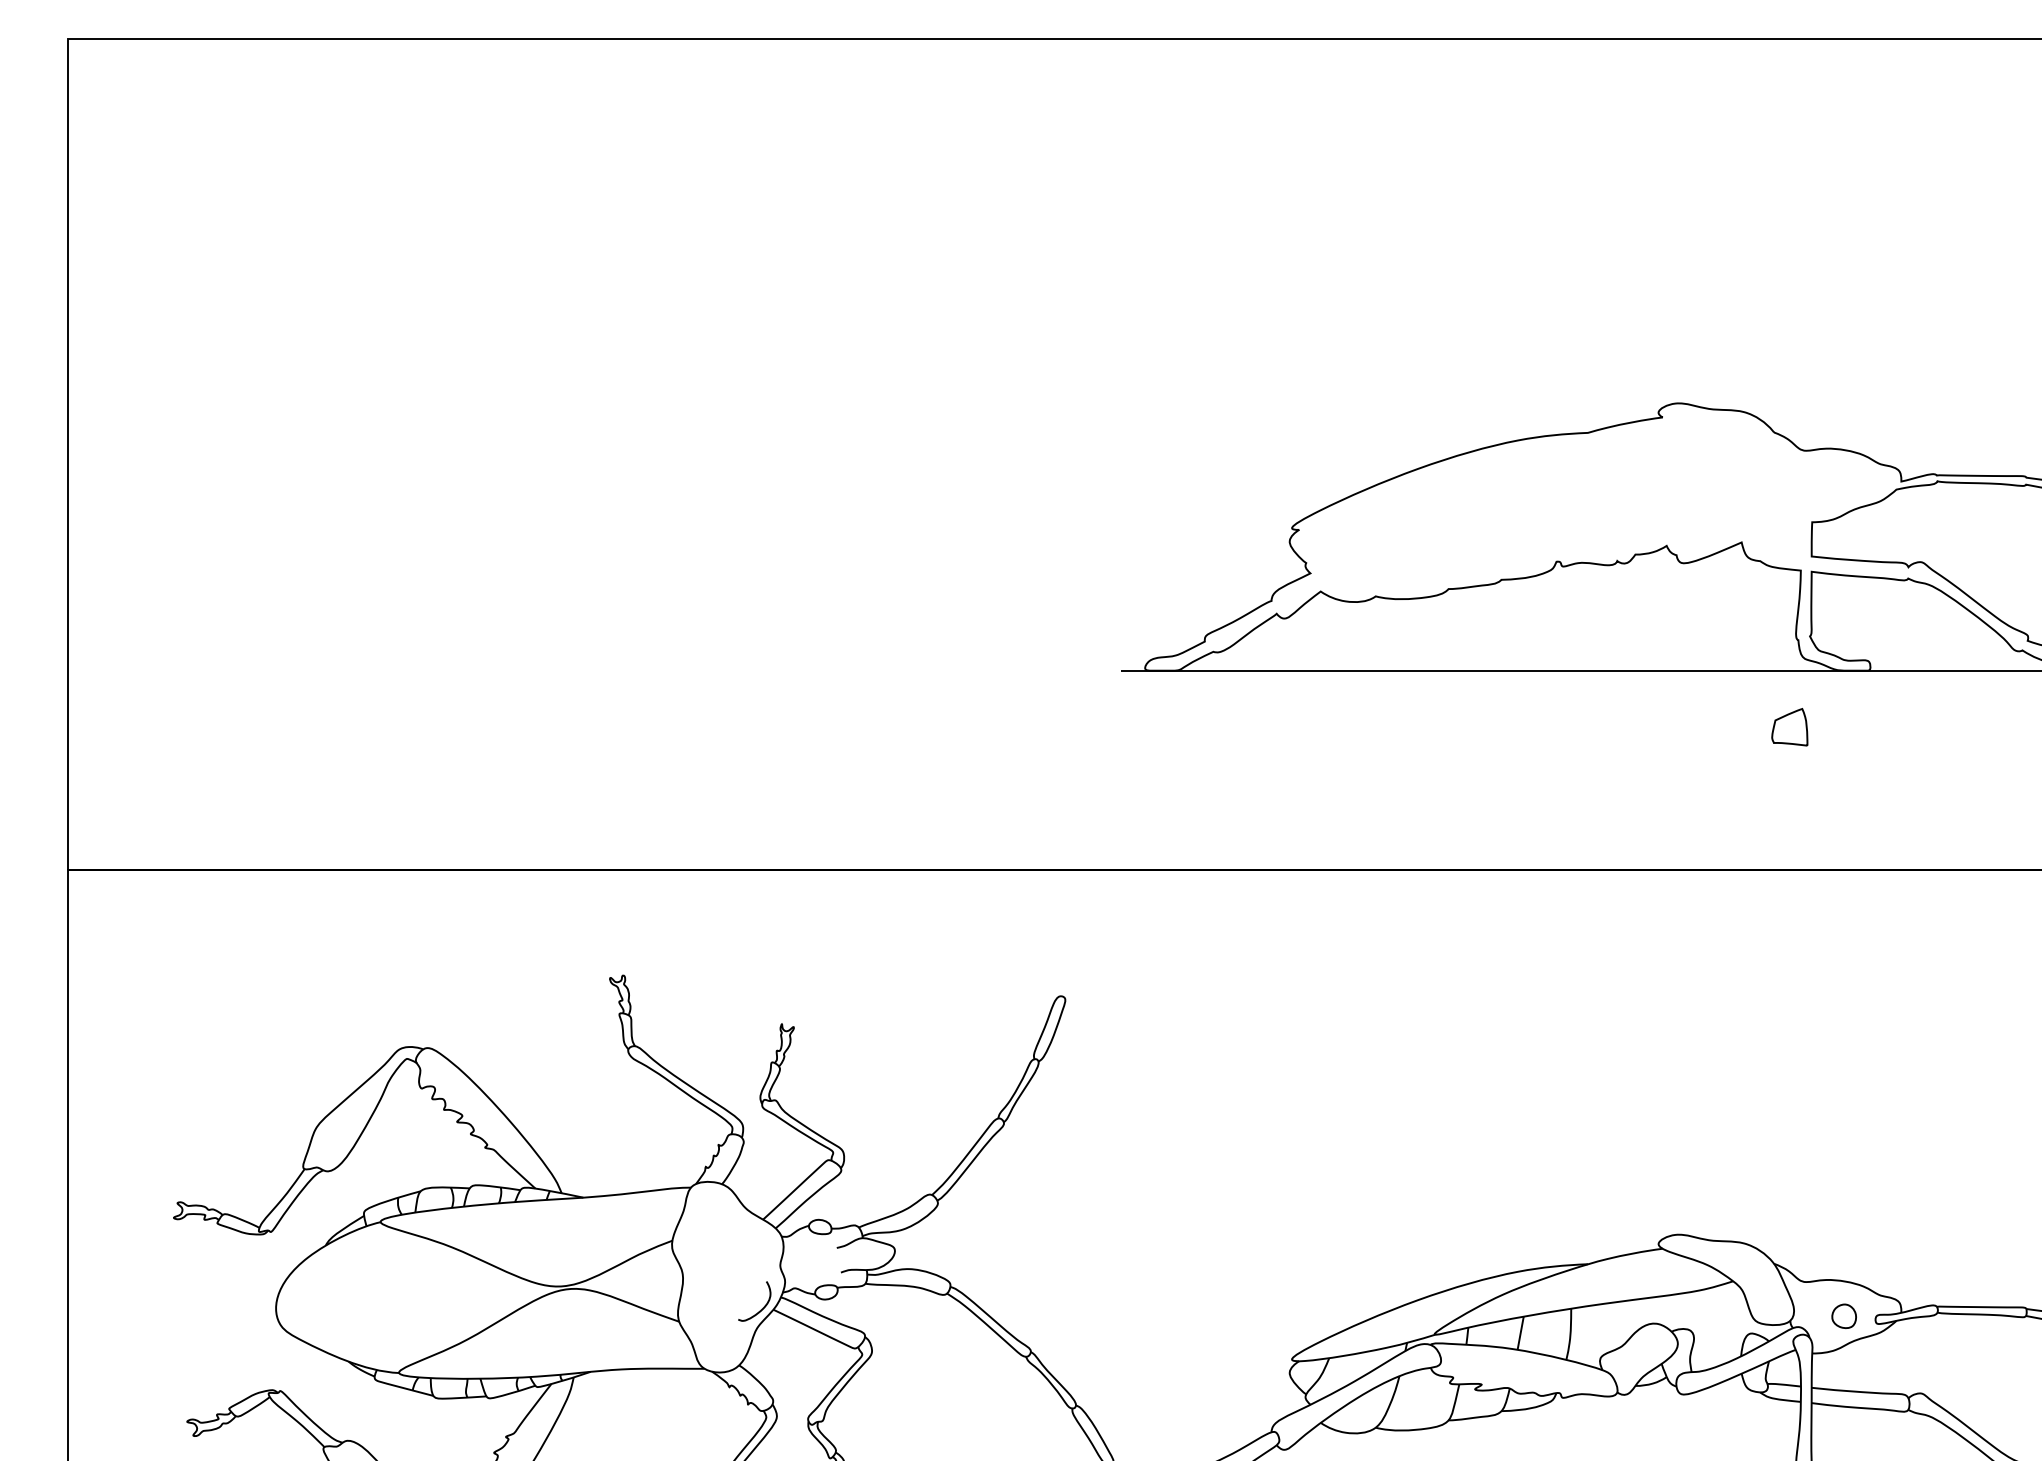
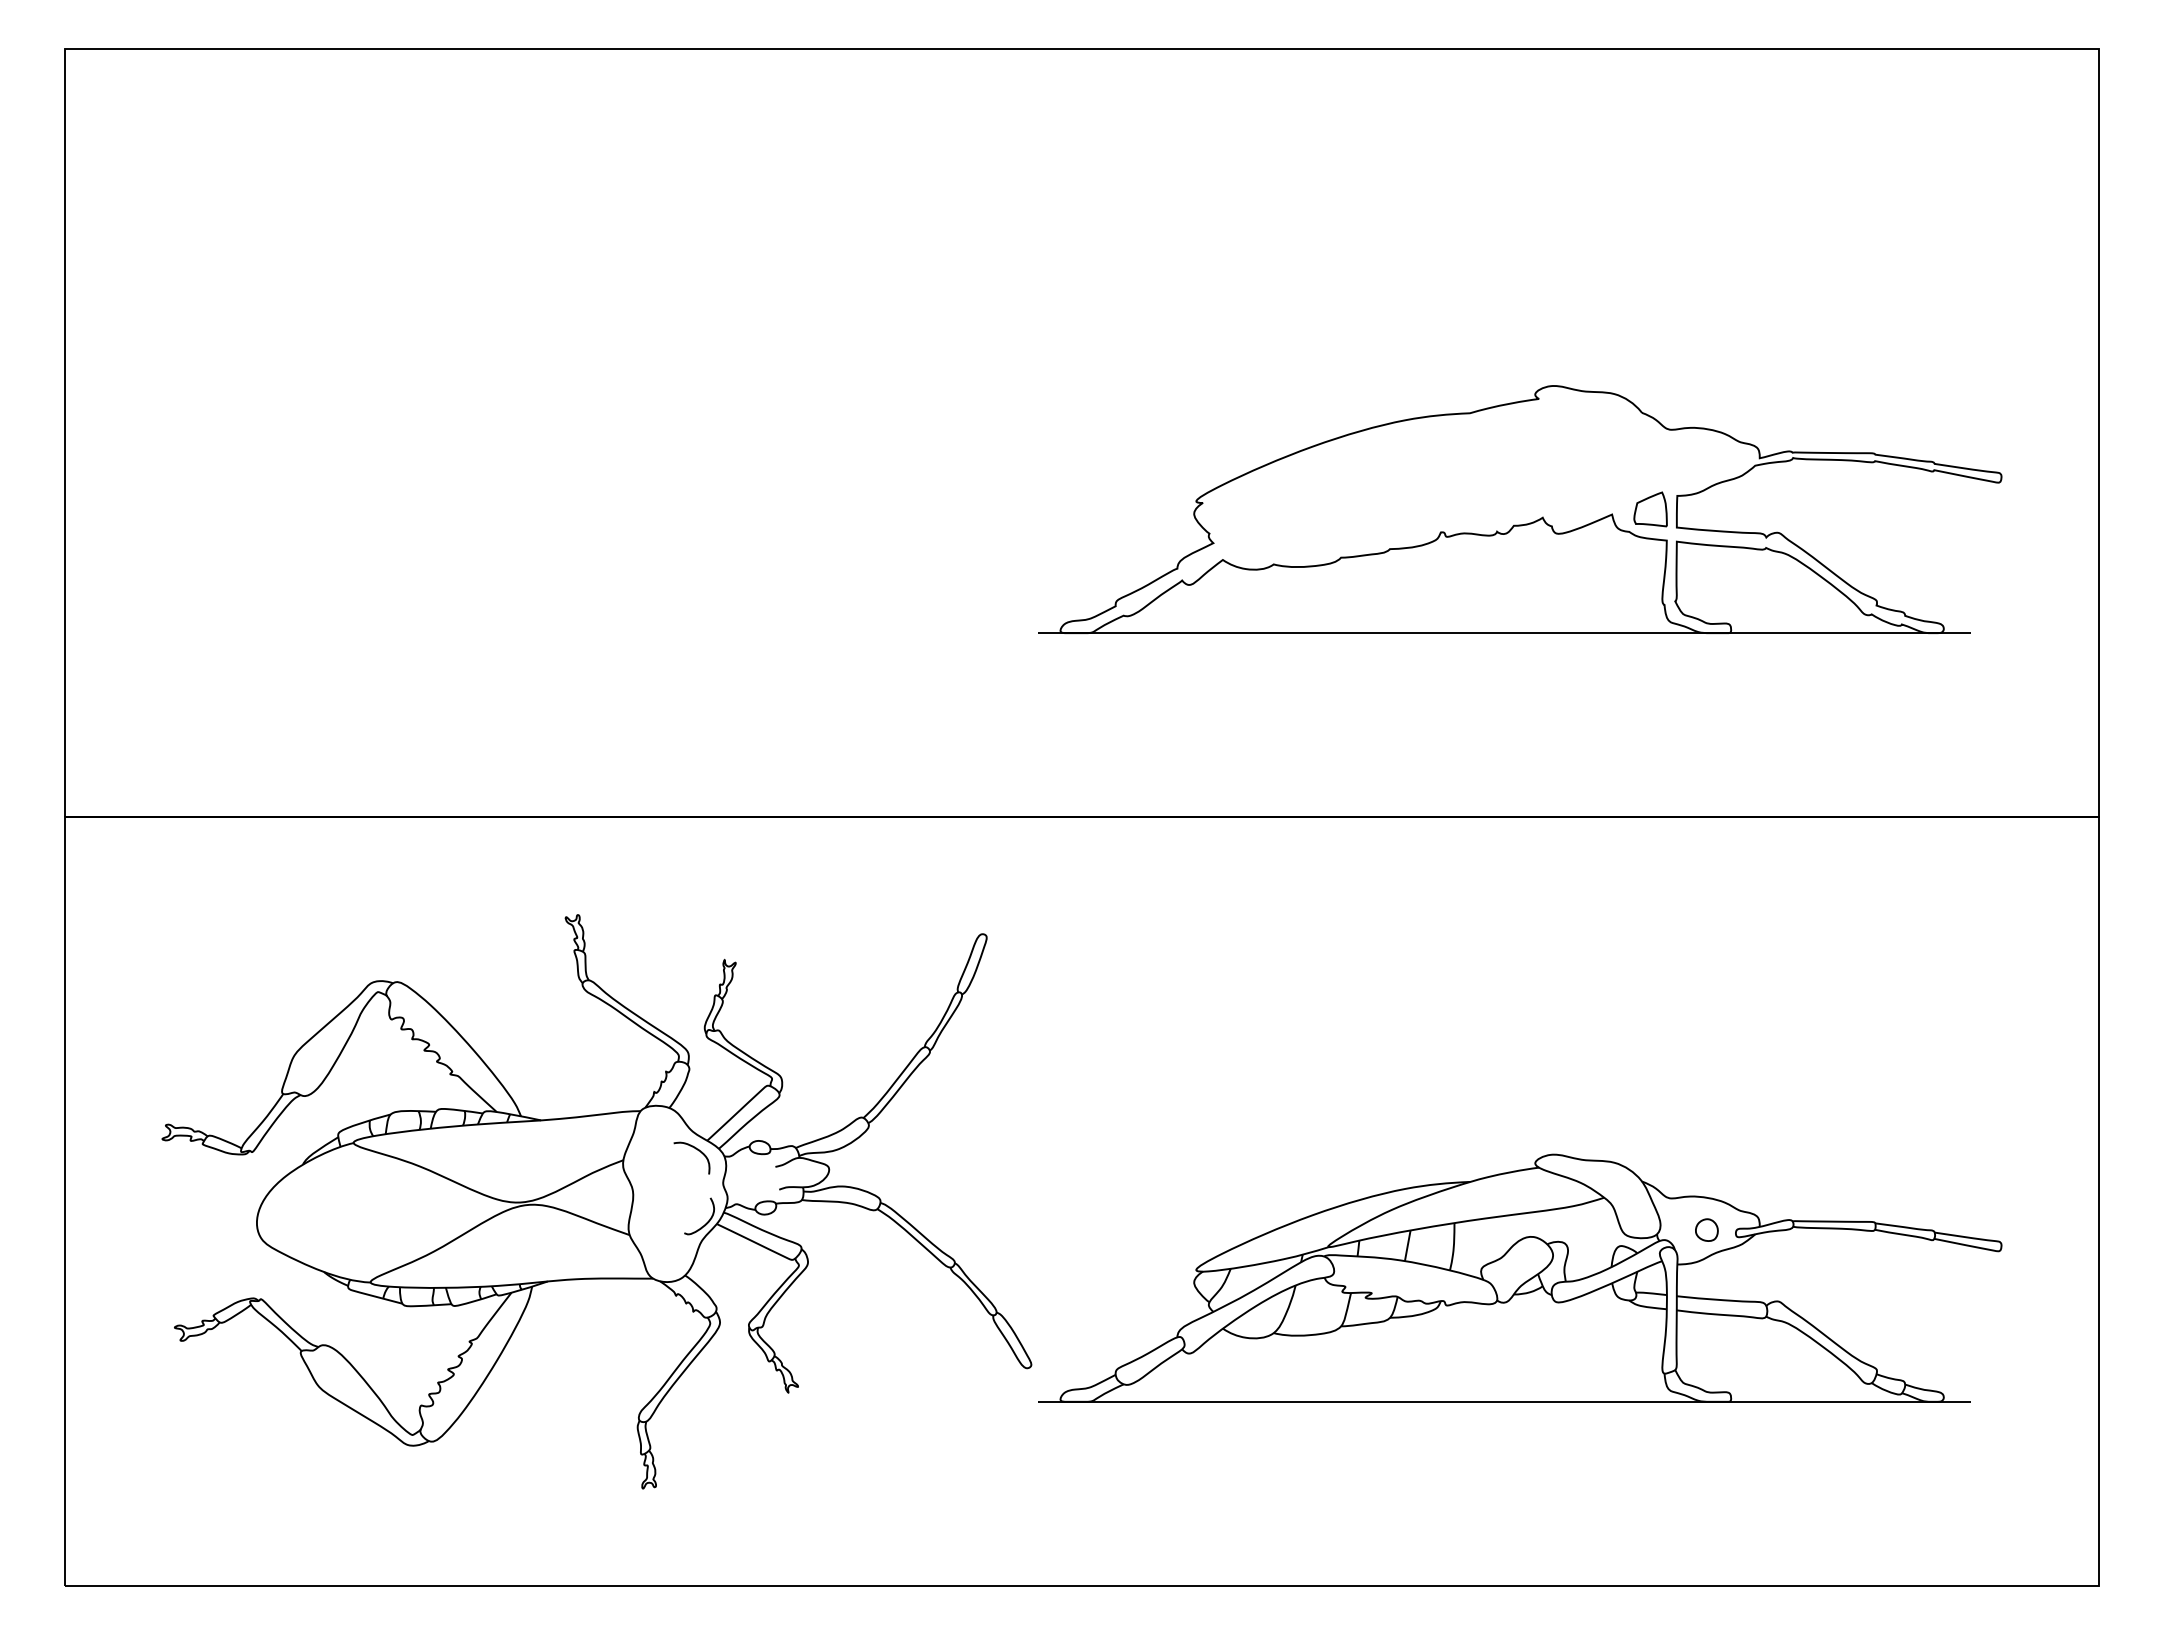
part: (1789, 727) -> (1650, 509), moved
curve: (750, 1229) -> (695, 1149), added

